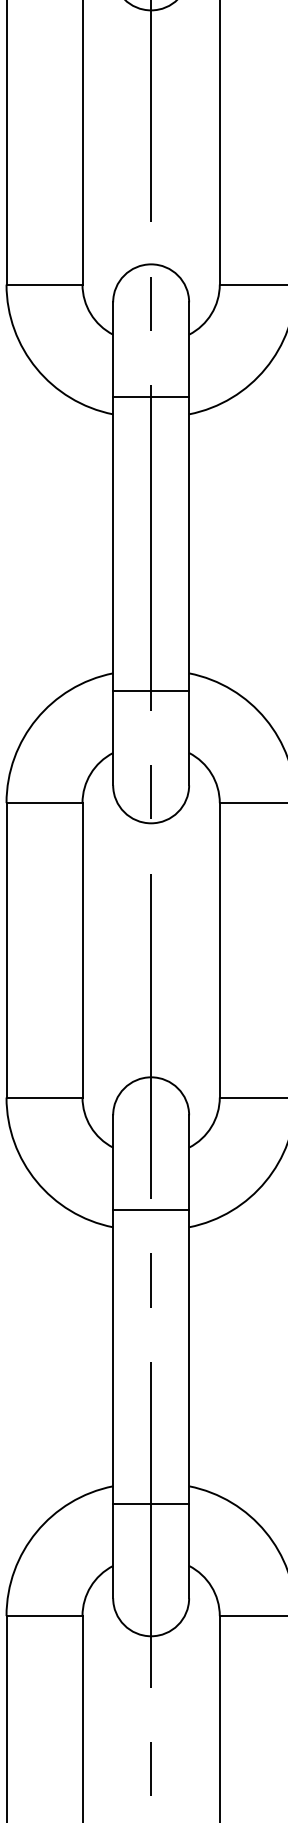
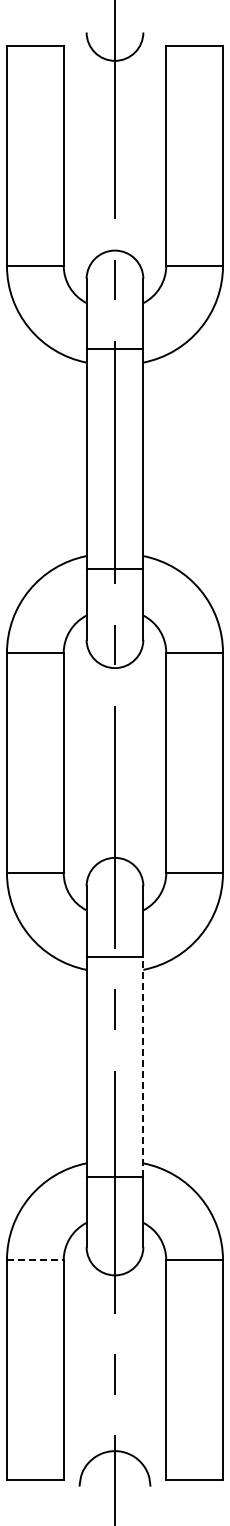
line: (189, 1356) -> (143, 1066), solid -> dashed
line: (44, 1616) -> (35, 1260), solid -> dashed

